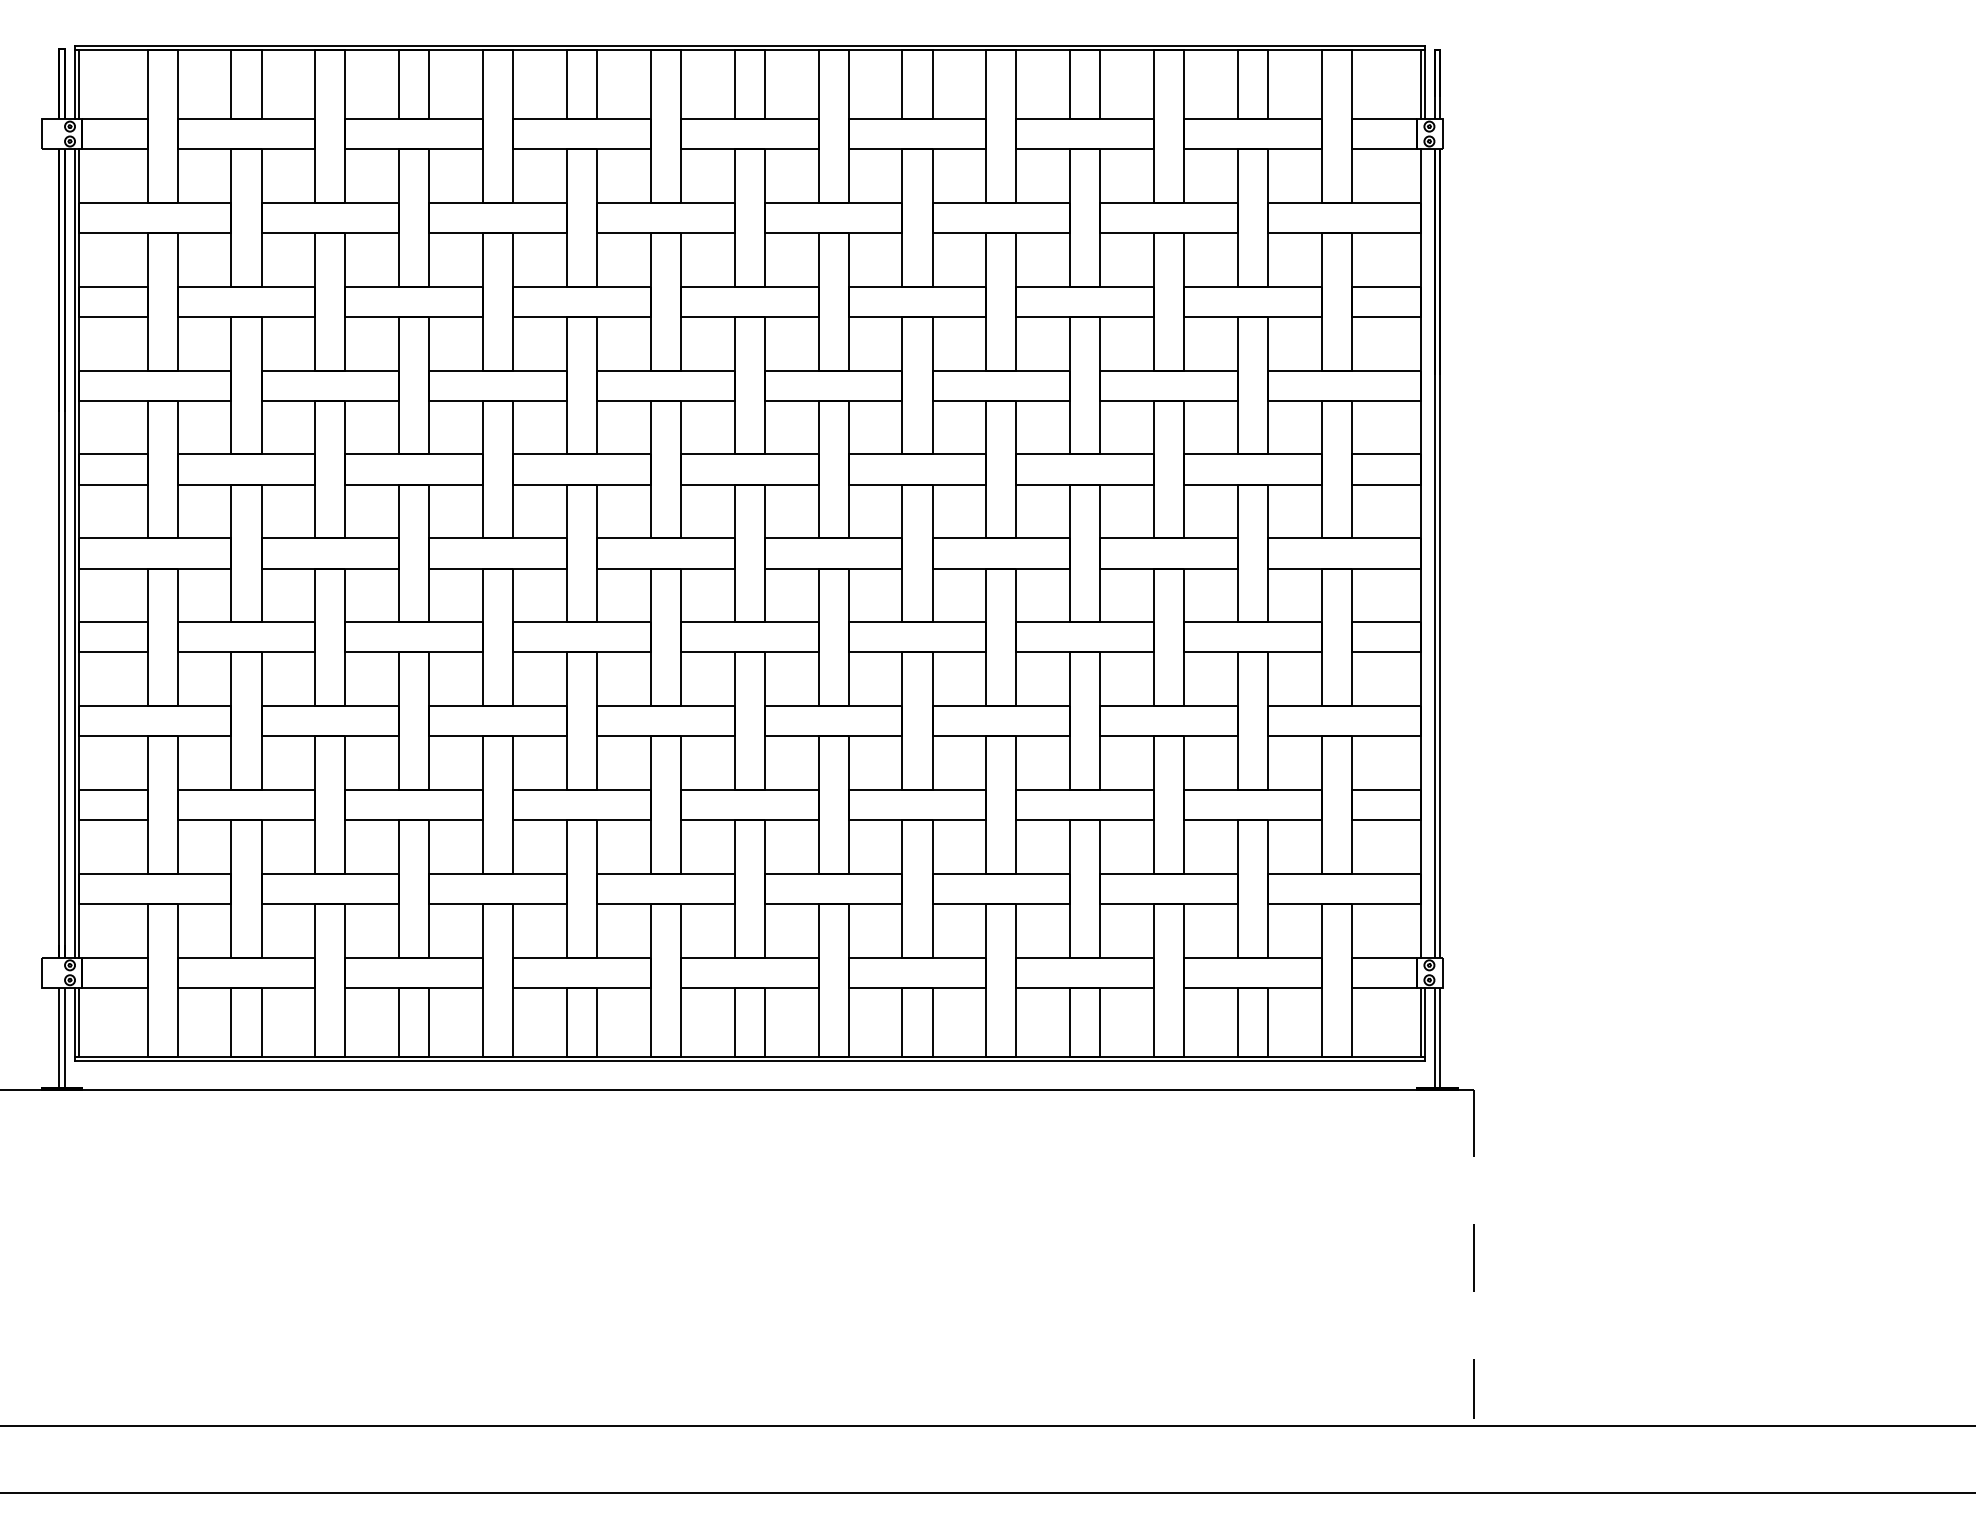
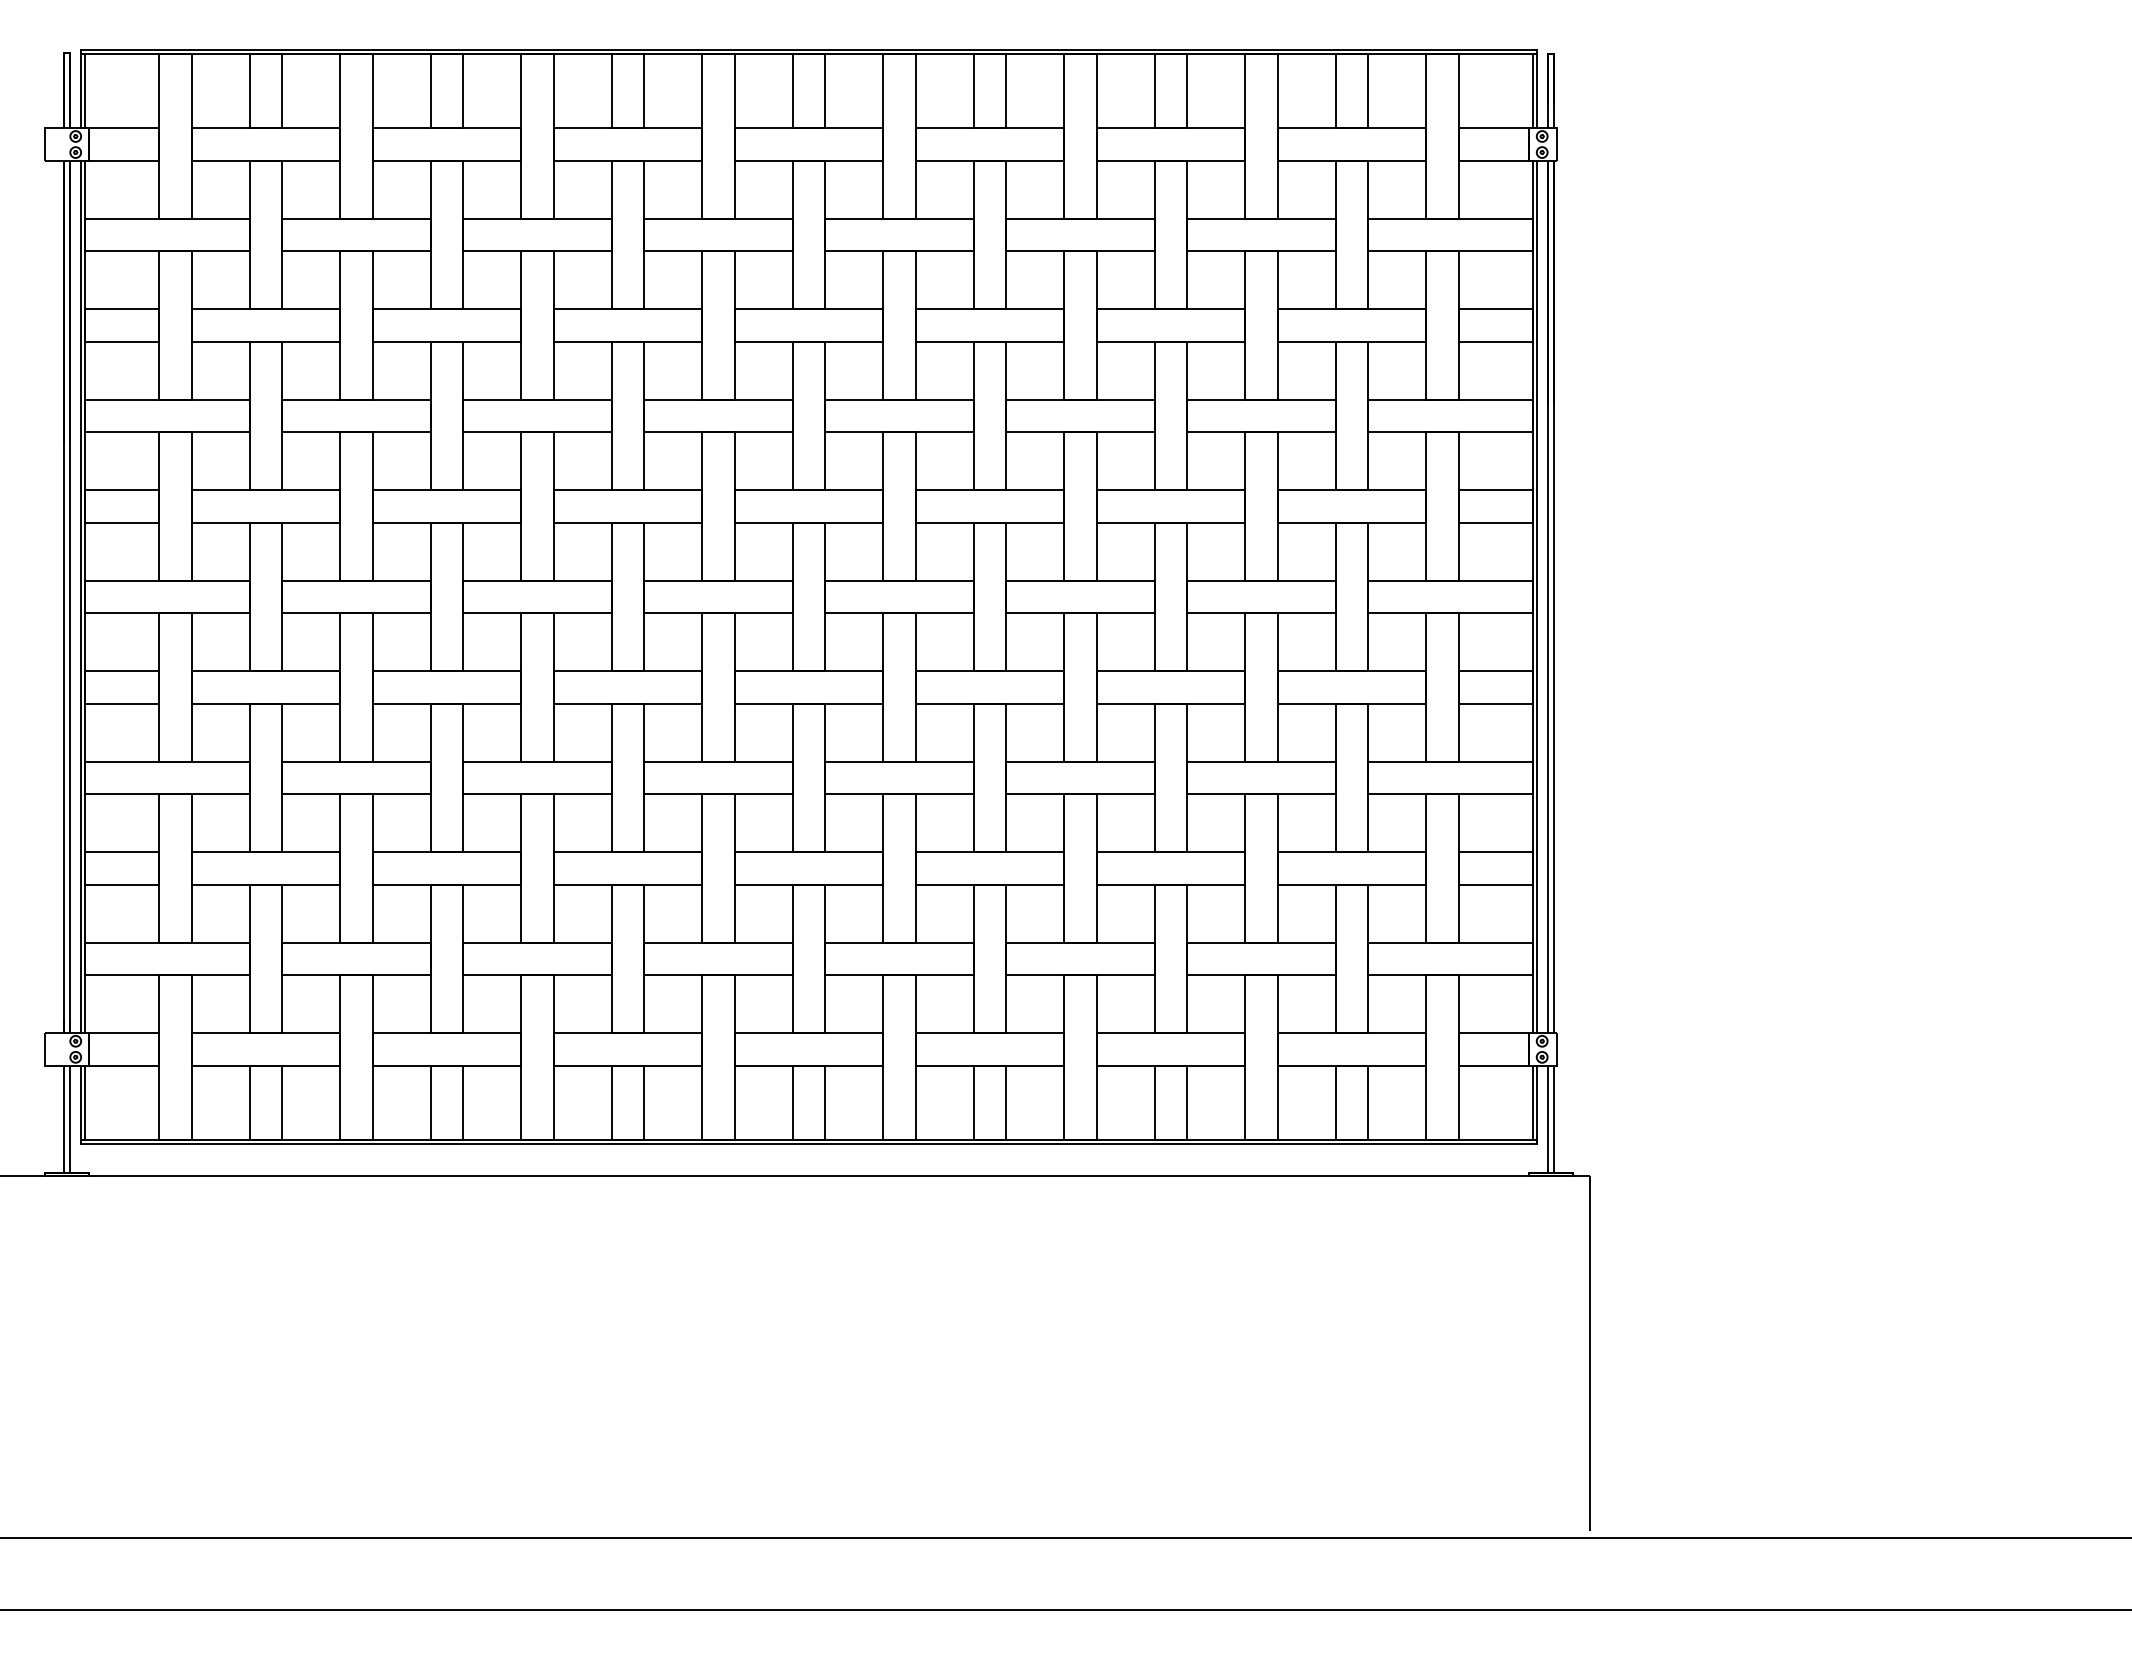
line: (1425, 553) -> (1537, 596), added
line: (1474, 1254) -> (1590, 1353), dashed -> solid

